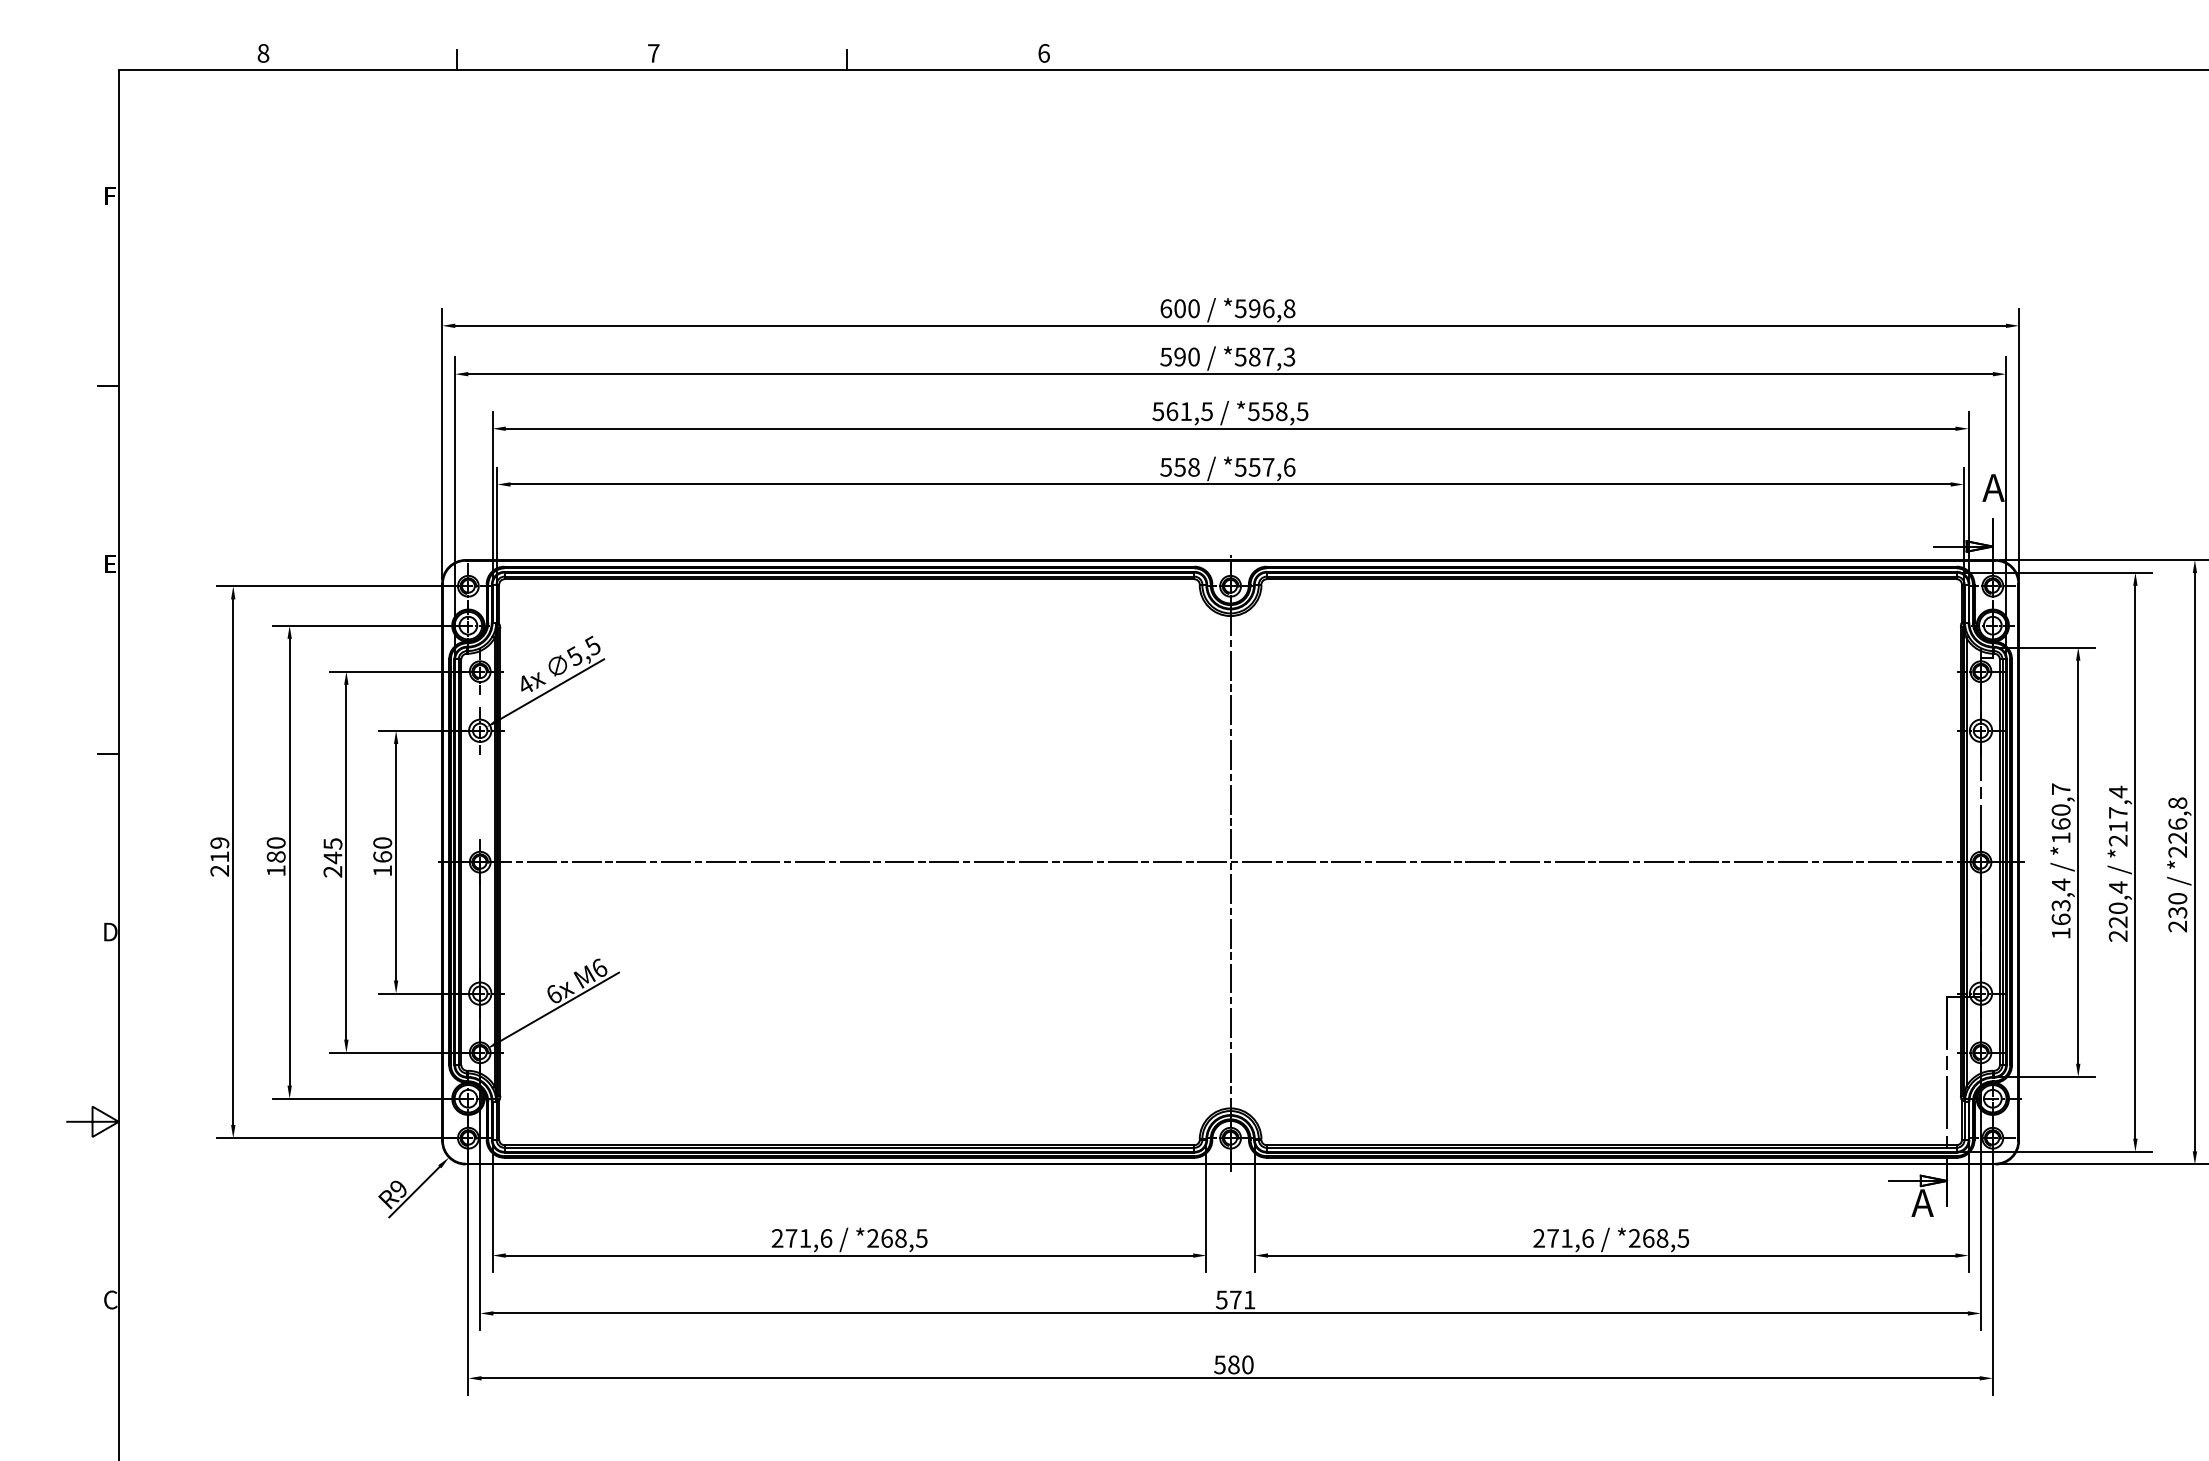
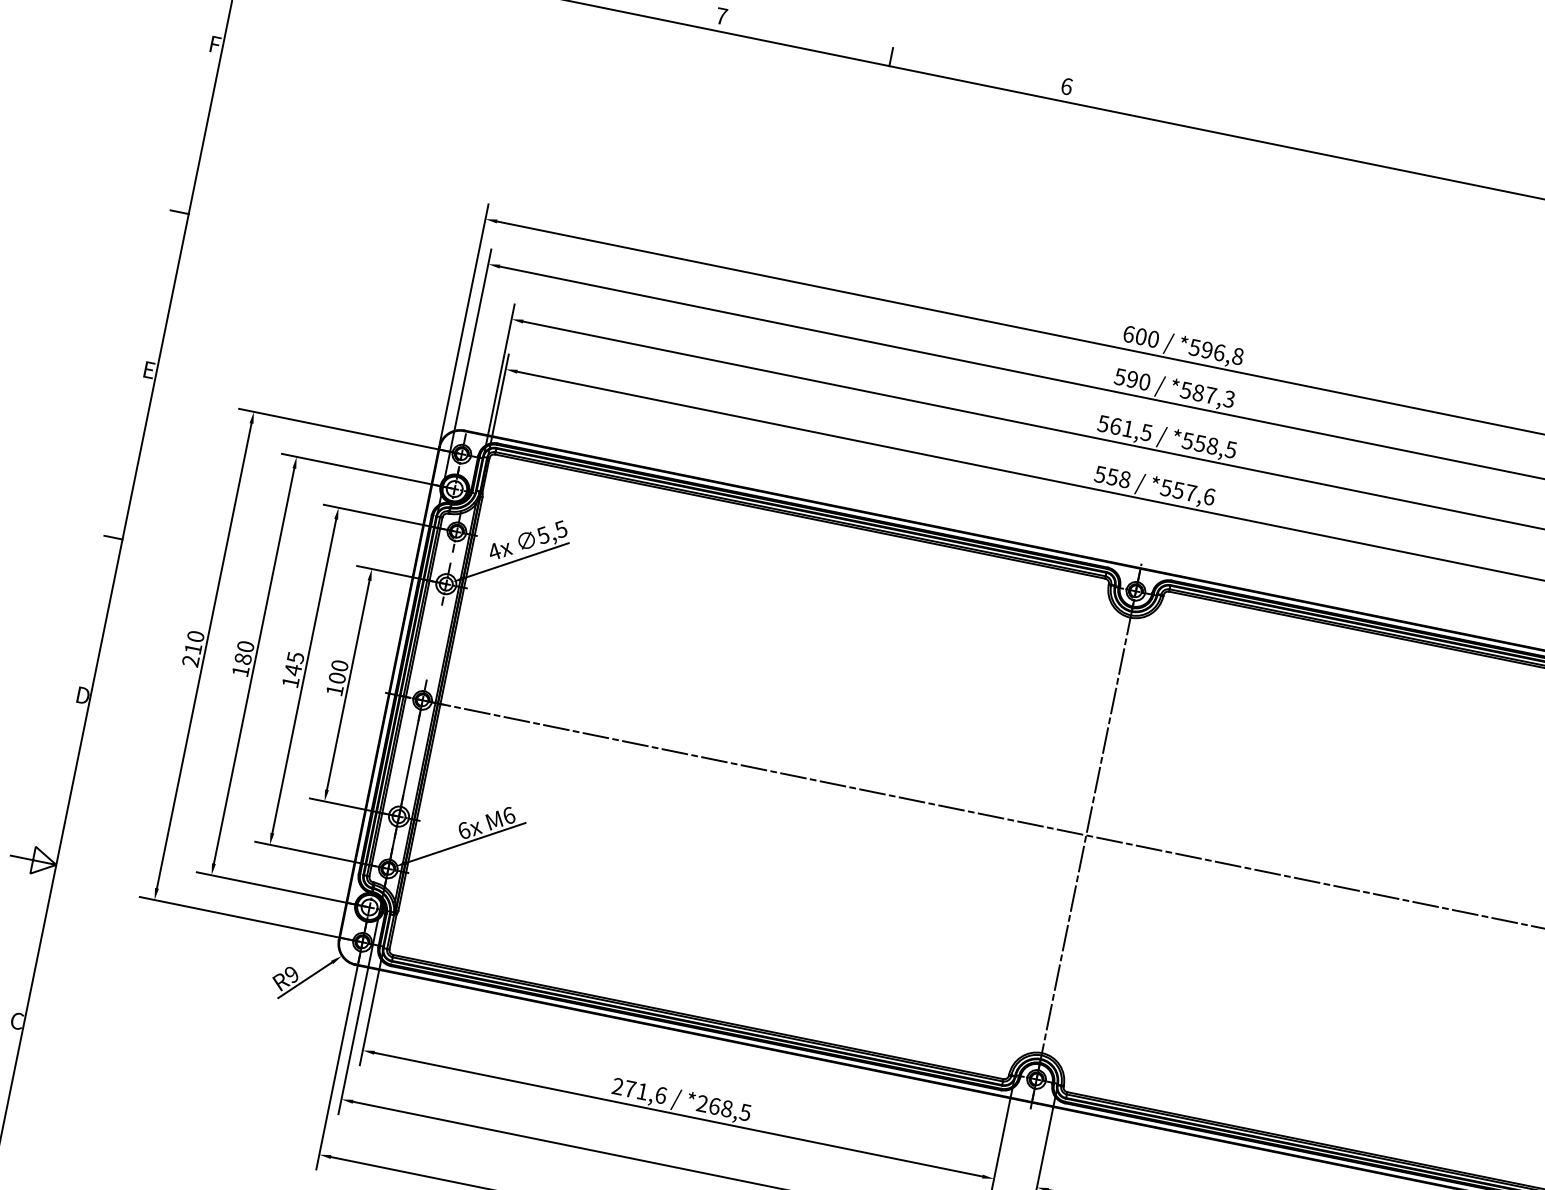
text: (219, 842) -> (195, 636), 219 -> 210
text: (382, 856) -> (337, 677), 160 -> 100
text: (332, 871) -> (290, 681), 245 -> 145

